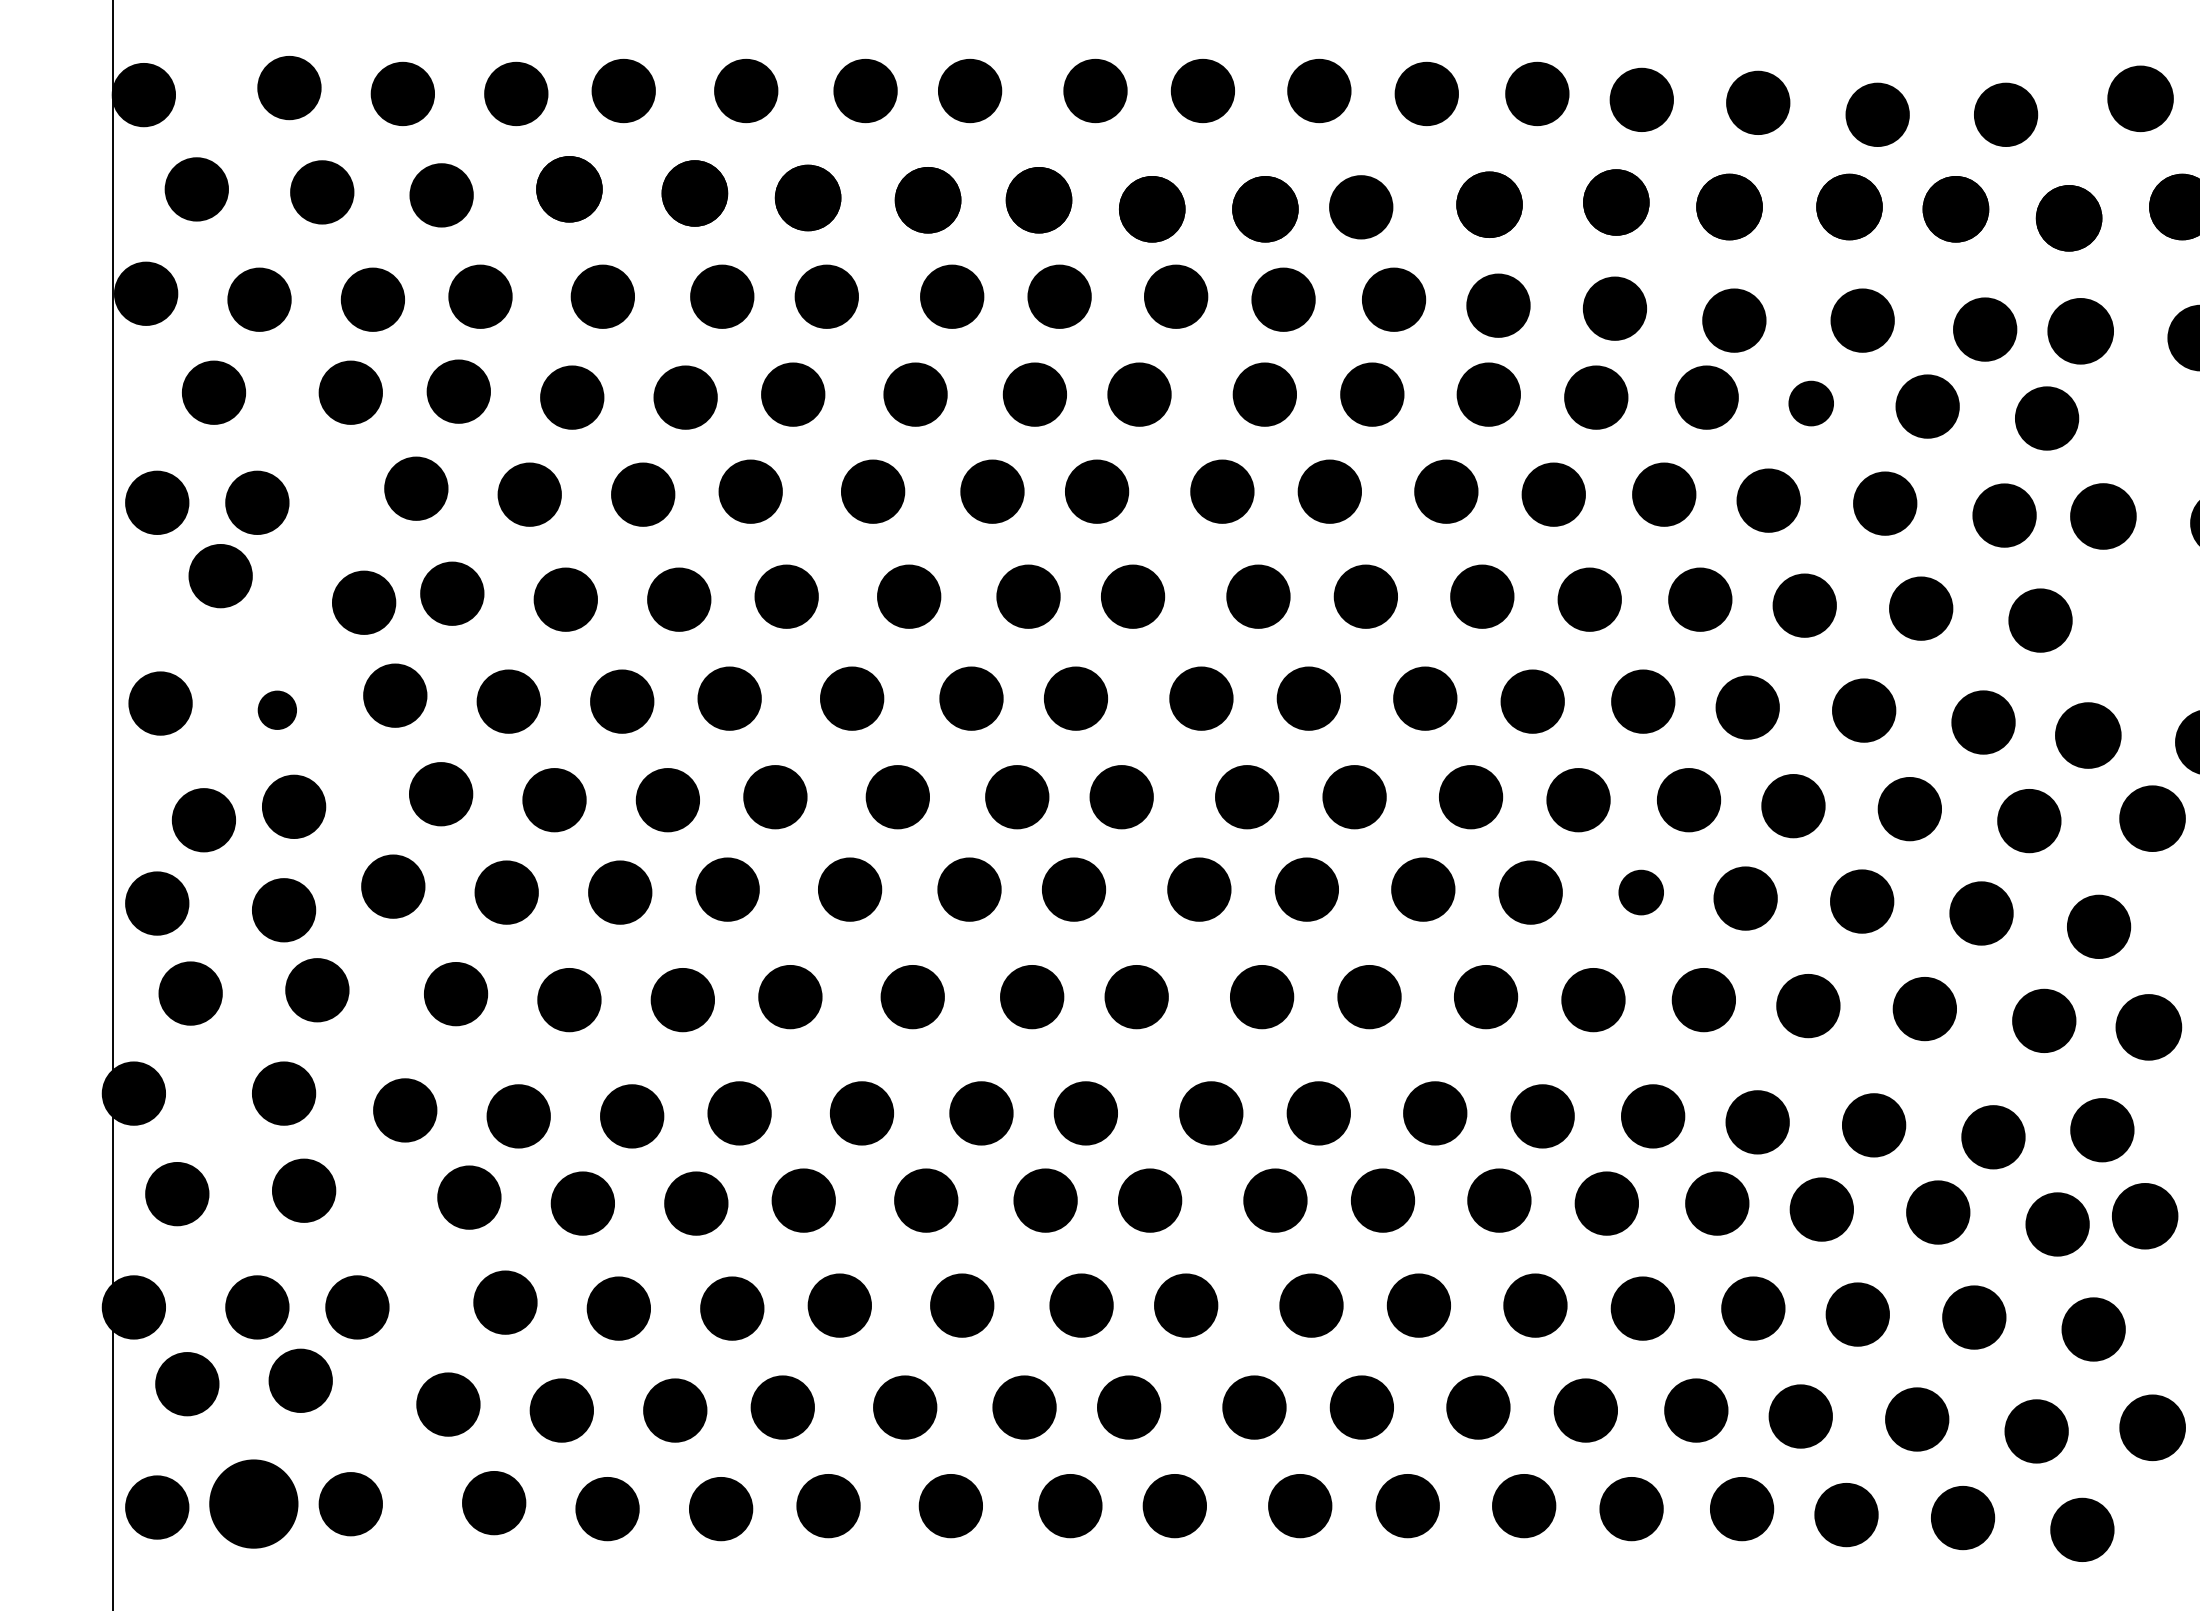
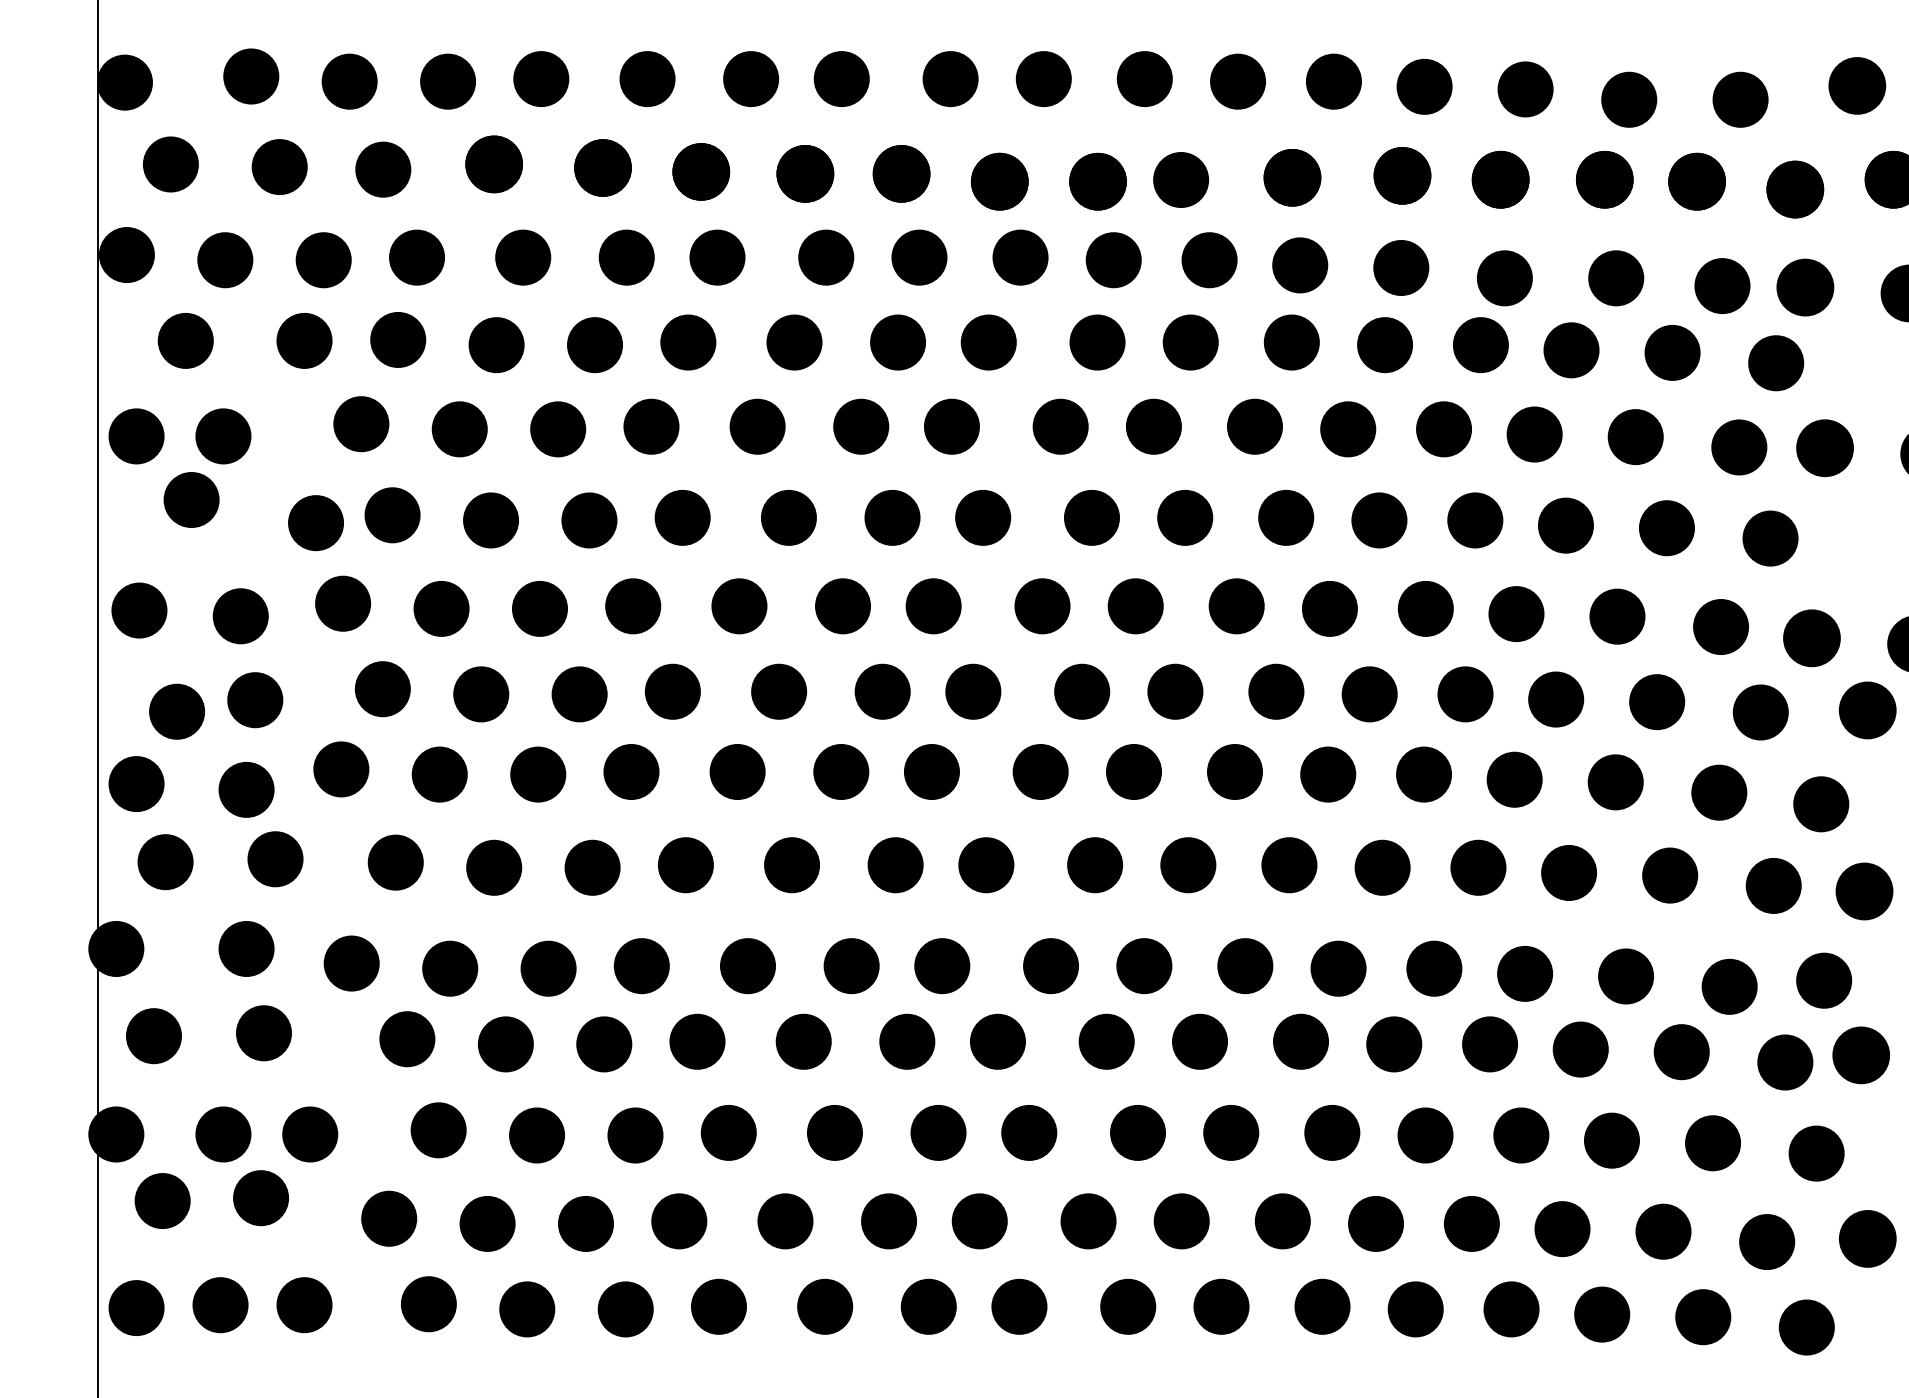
part: (1811, 403) -> (1571, 350), size x1.43
part: (277, 710) -> (240, 616), size x1.67
part: (1641, 892) -> (1424, 774), size x1.43
part: (254, 1504) -> (220, 1305), size x0.71

